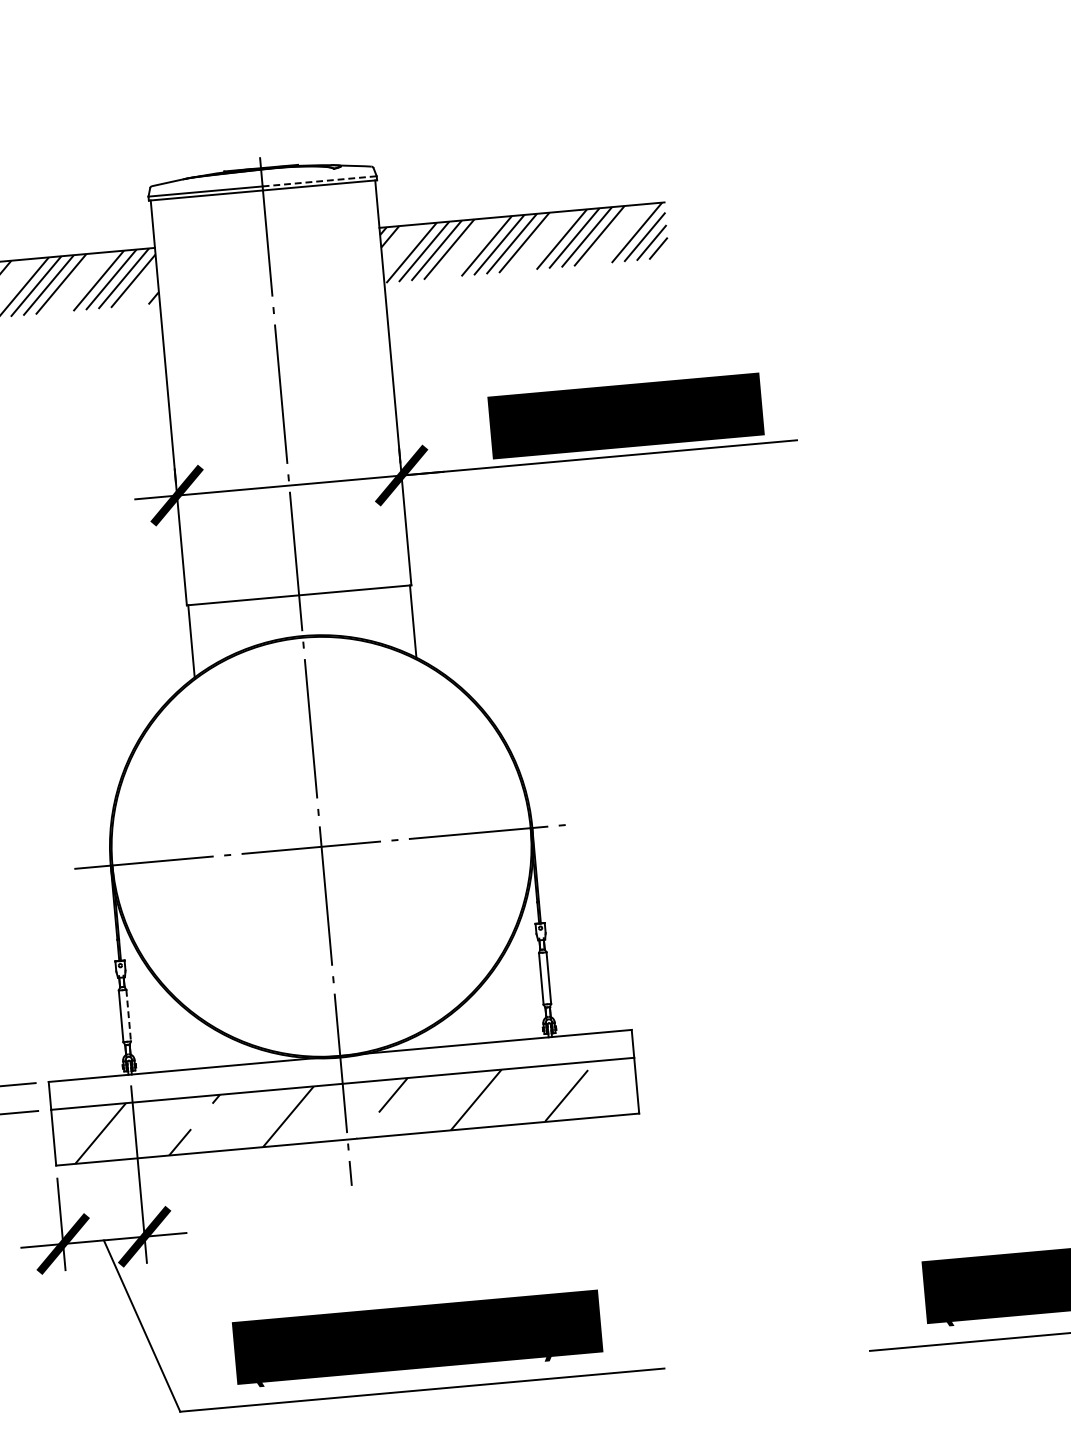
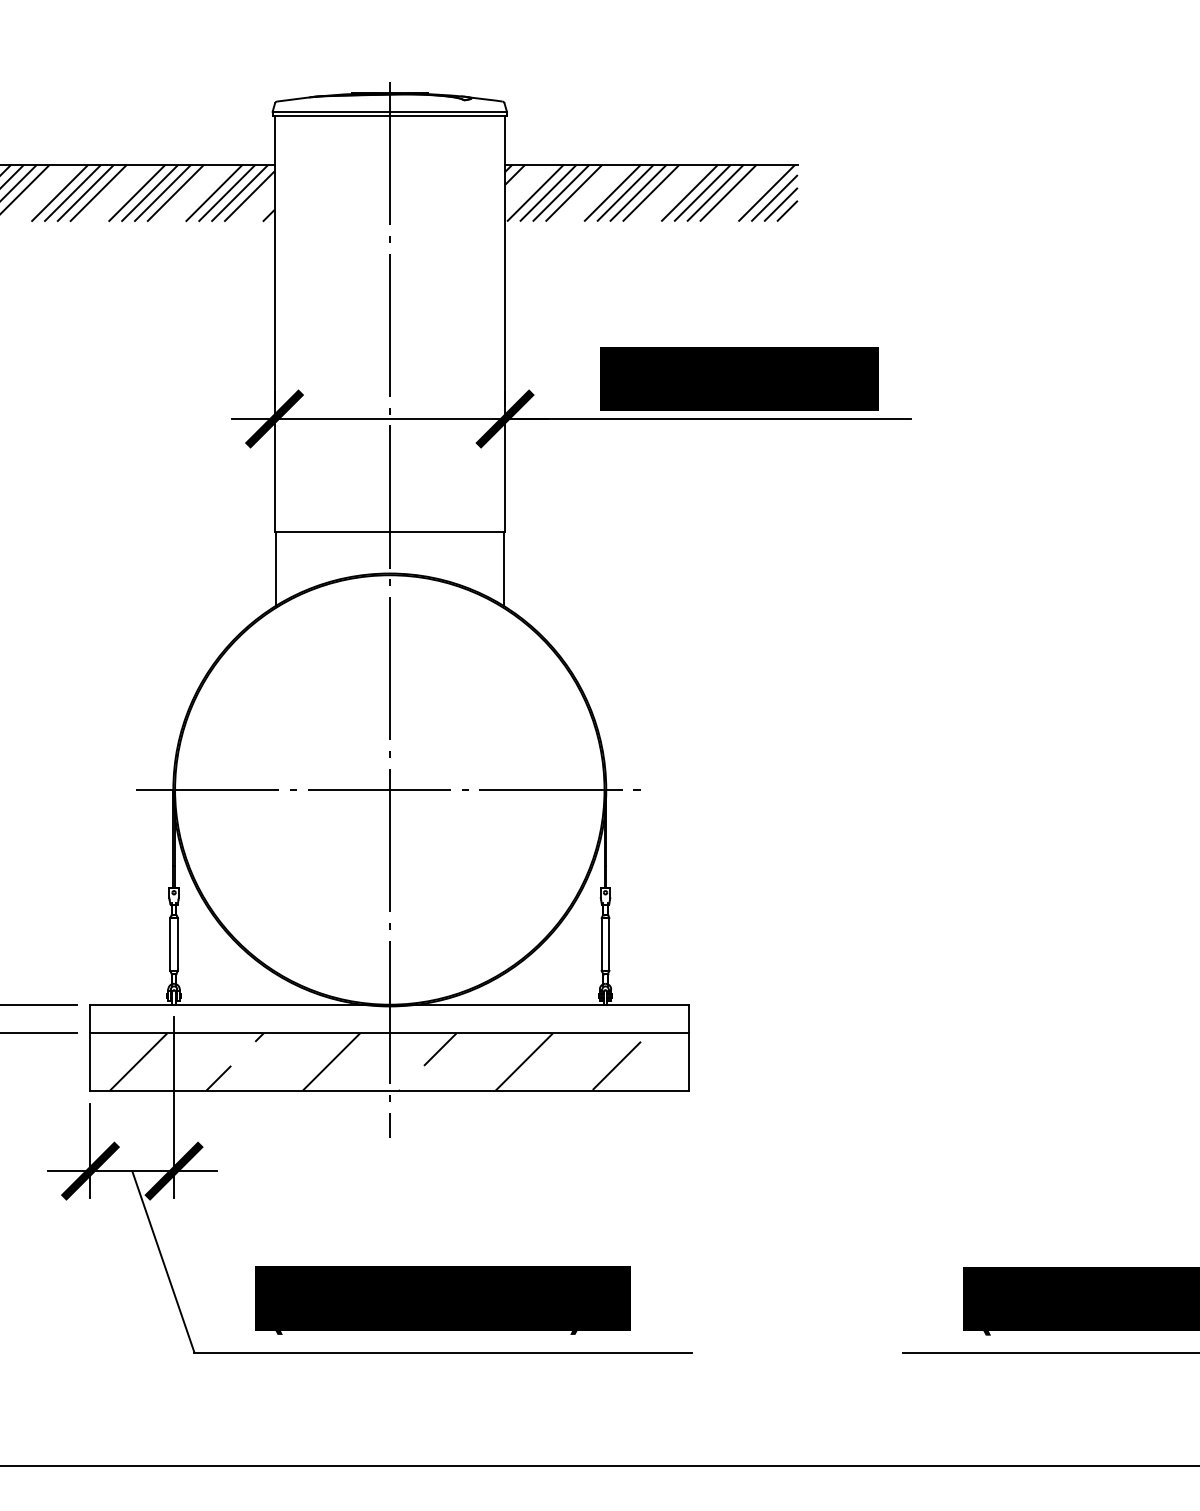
line: (319, 181) -> (448, 111), dashed -> solid
line: (128, 1015) -> (177, 944), dashed -> solid

